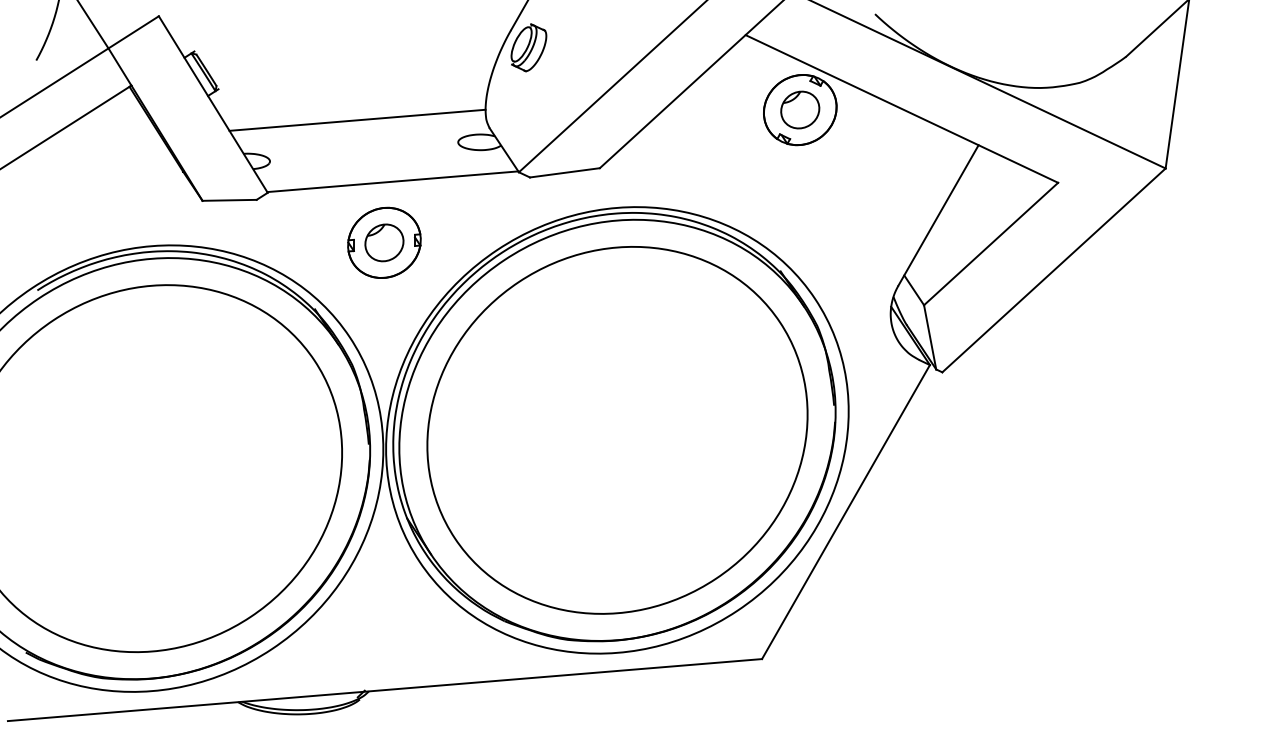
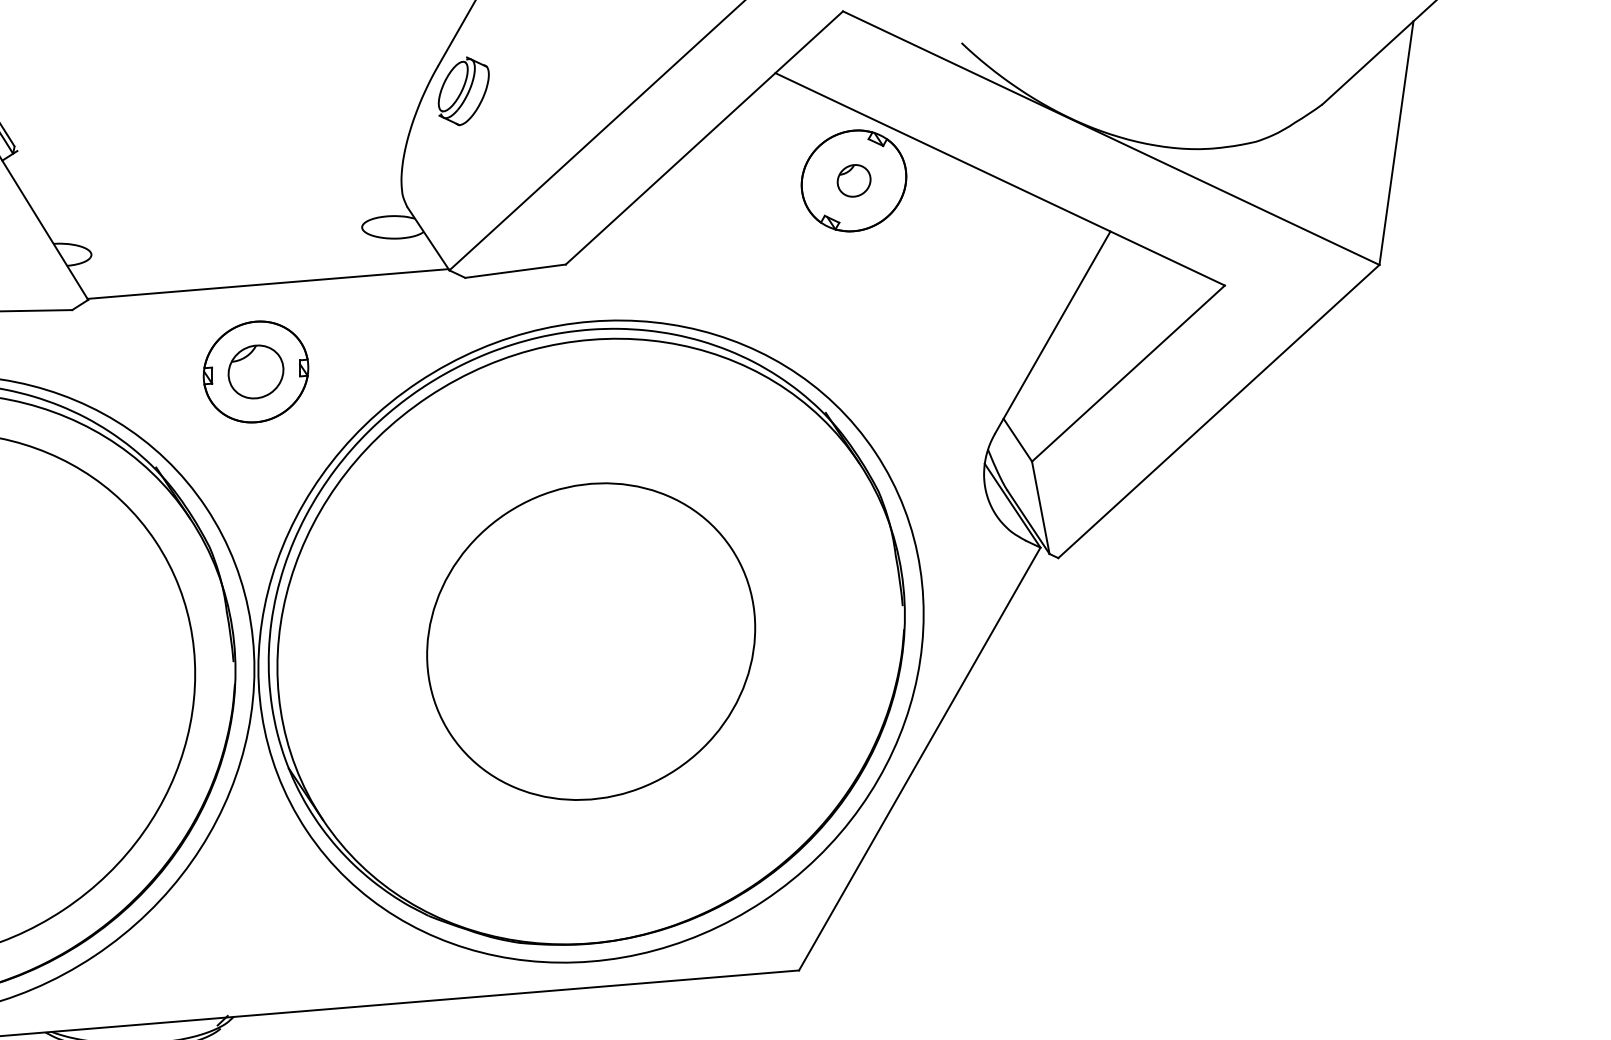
part: (800, 109) -> (854, 180), size x0.6
line: (357, 119) -> (217, 194), removed
part: (617, 430) -> (591, 641), size x0.6

